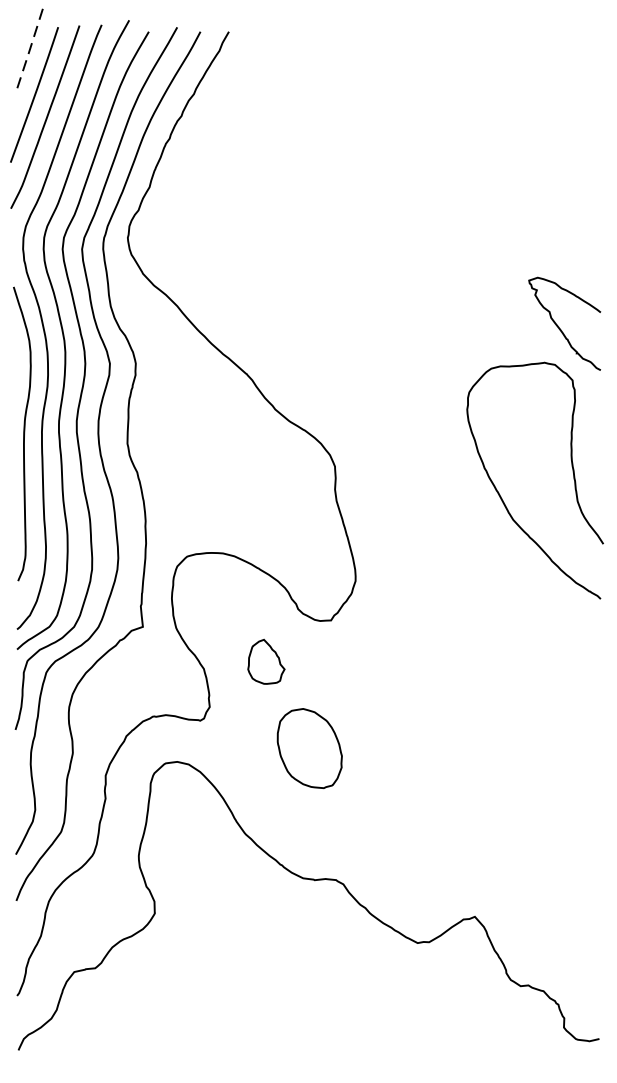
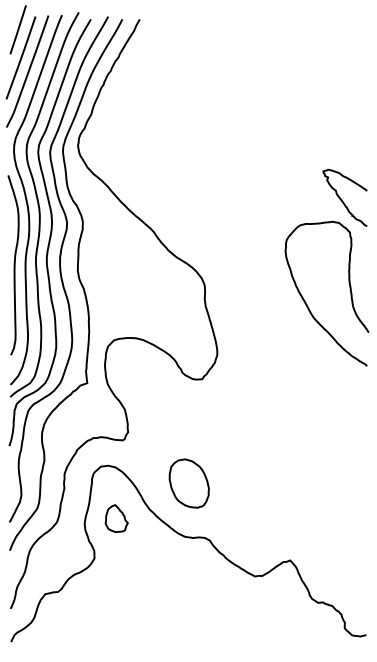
line: (30, 49) -> (18, 30), dashed -> solid
part: (265, 661) -> (116, 518), moved
part: (308, 748) -> (188, 483), moved

